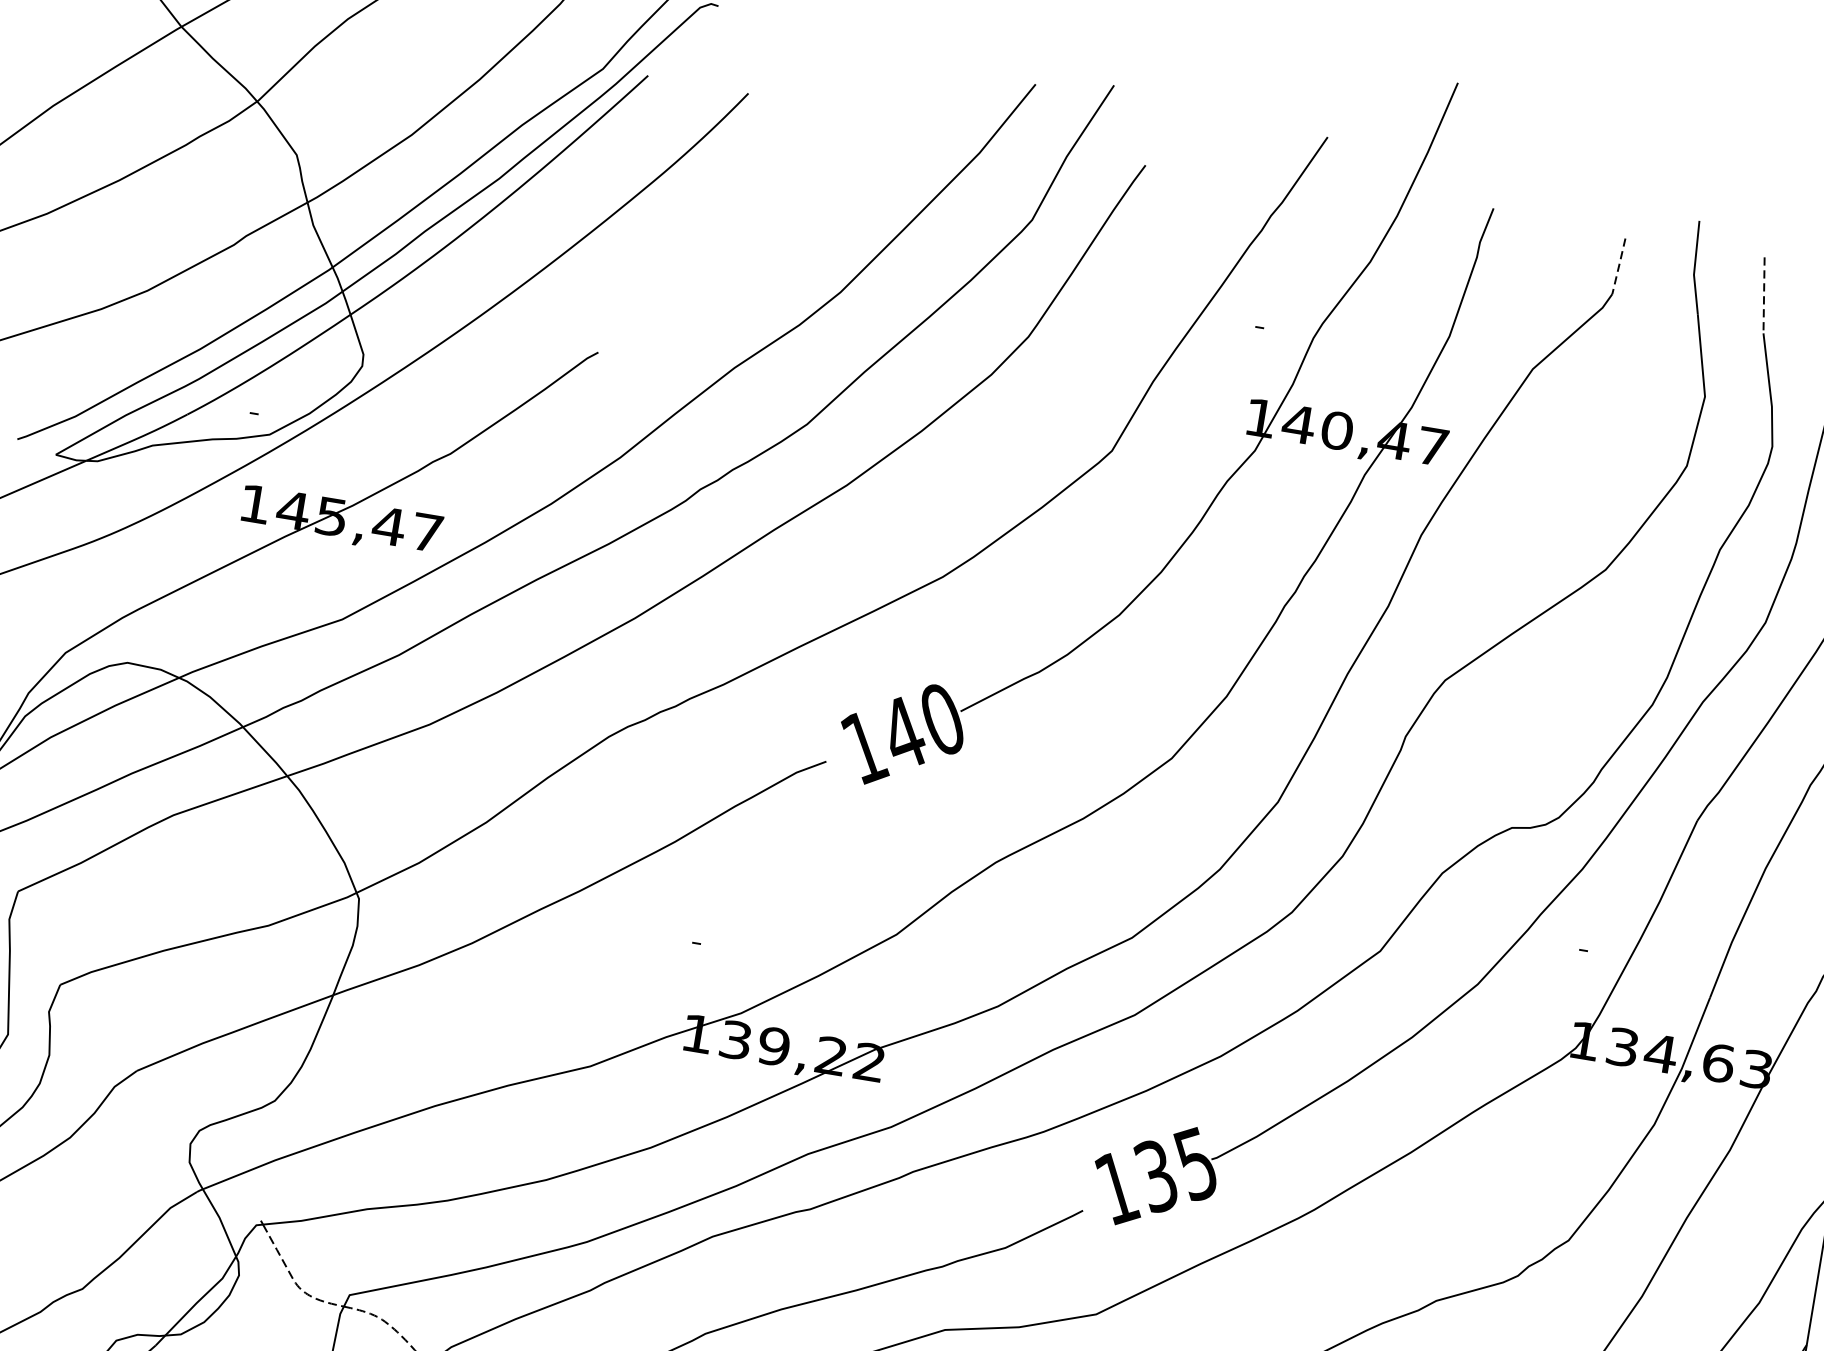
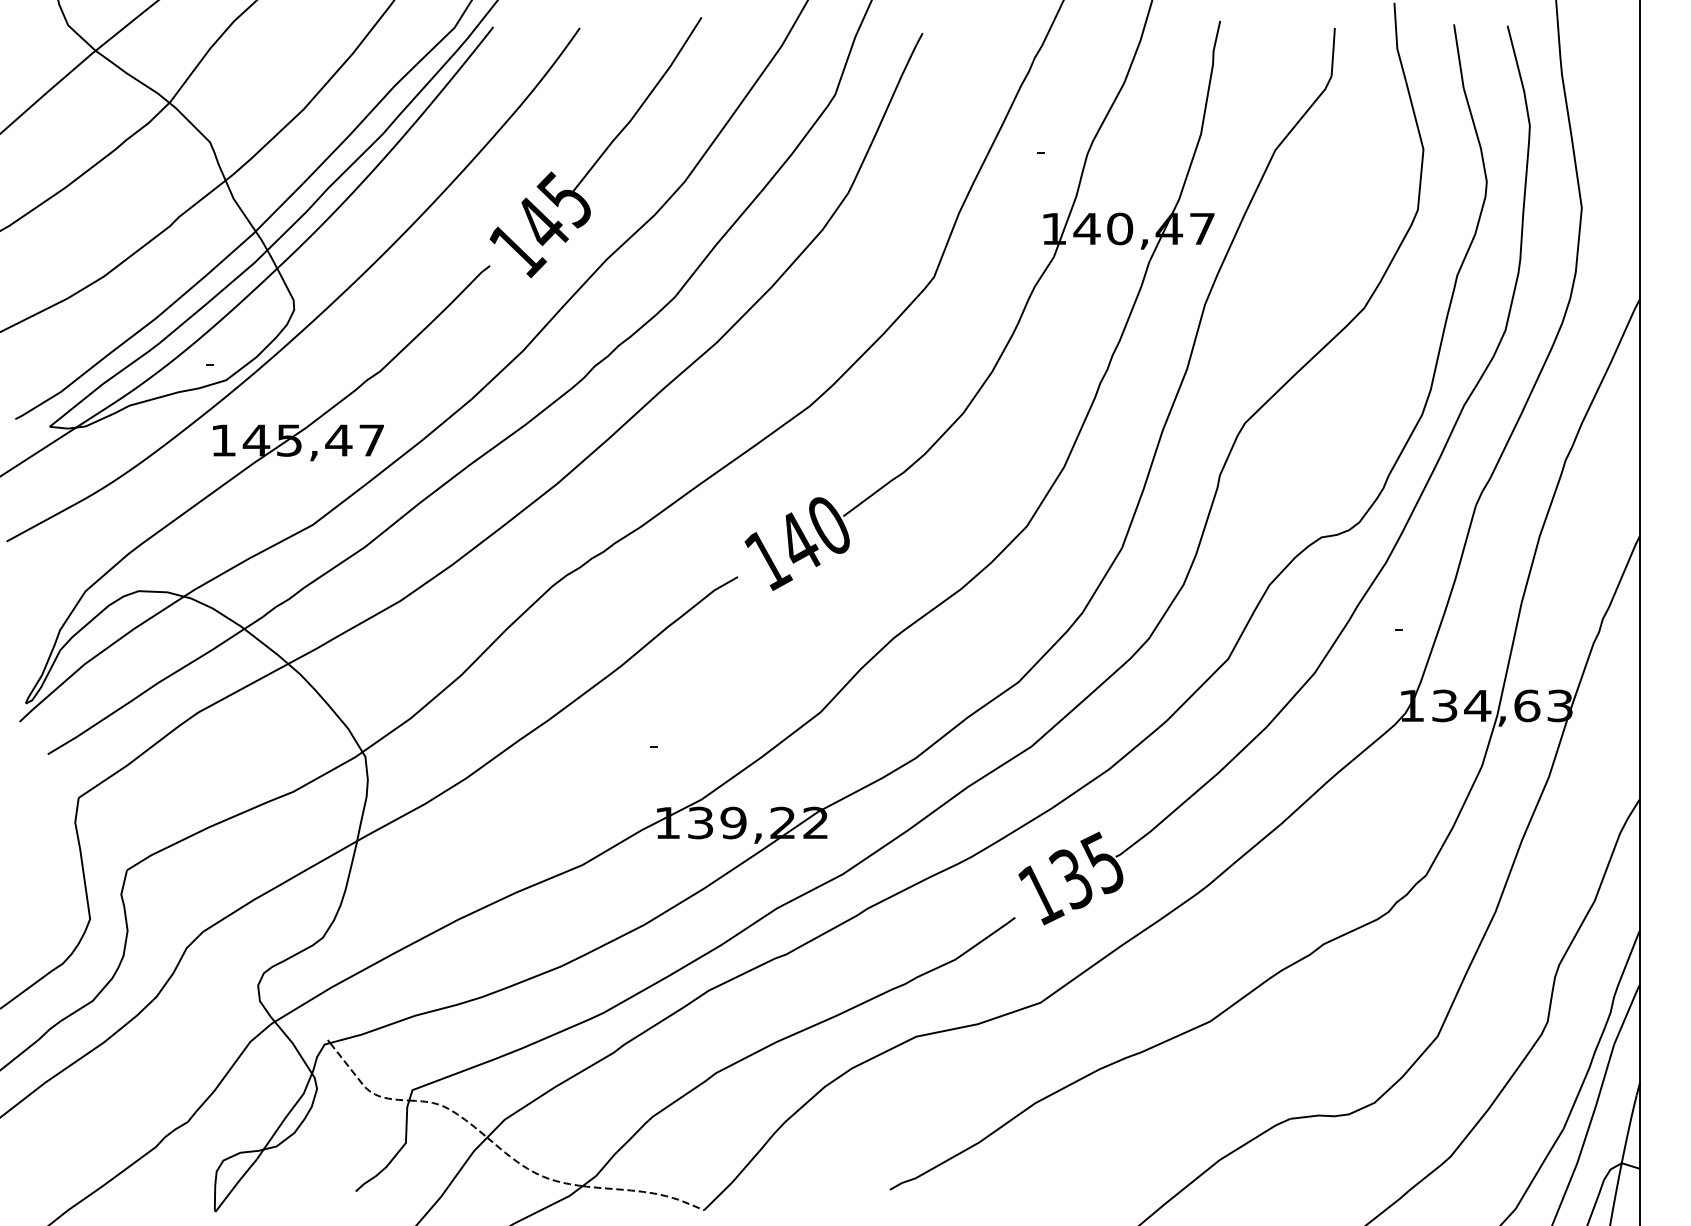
part: (749, 243) -> (601, 153), added
line: (1619, 265) -> (1333, 51), dashed -> solid
line: (1763, 295) -> (1458, 56), dashed -> solid

